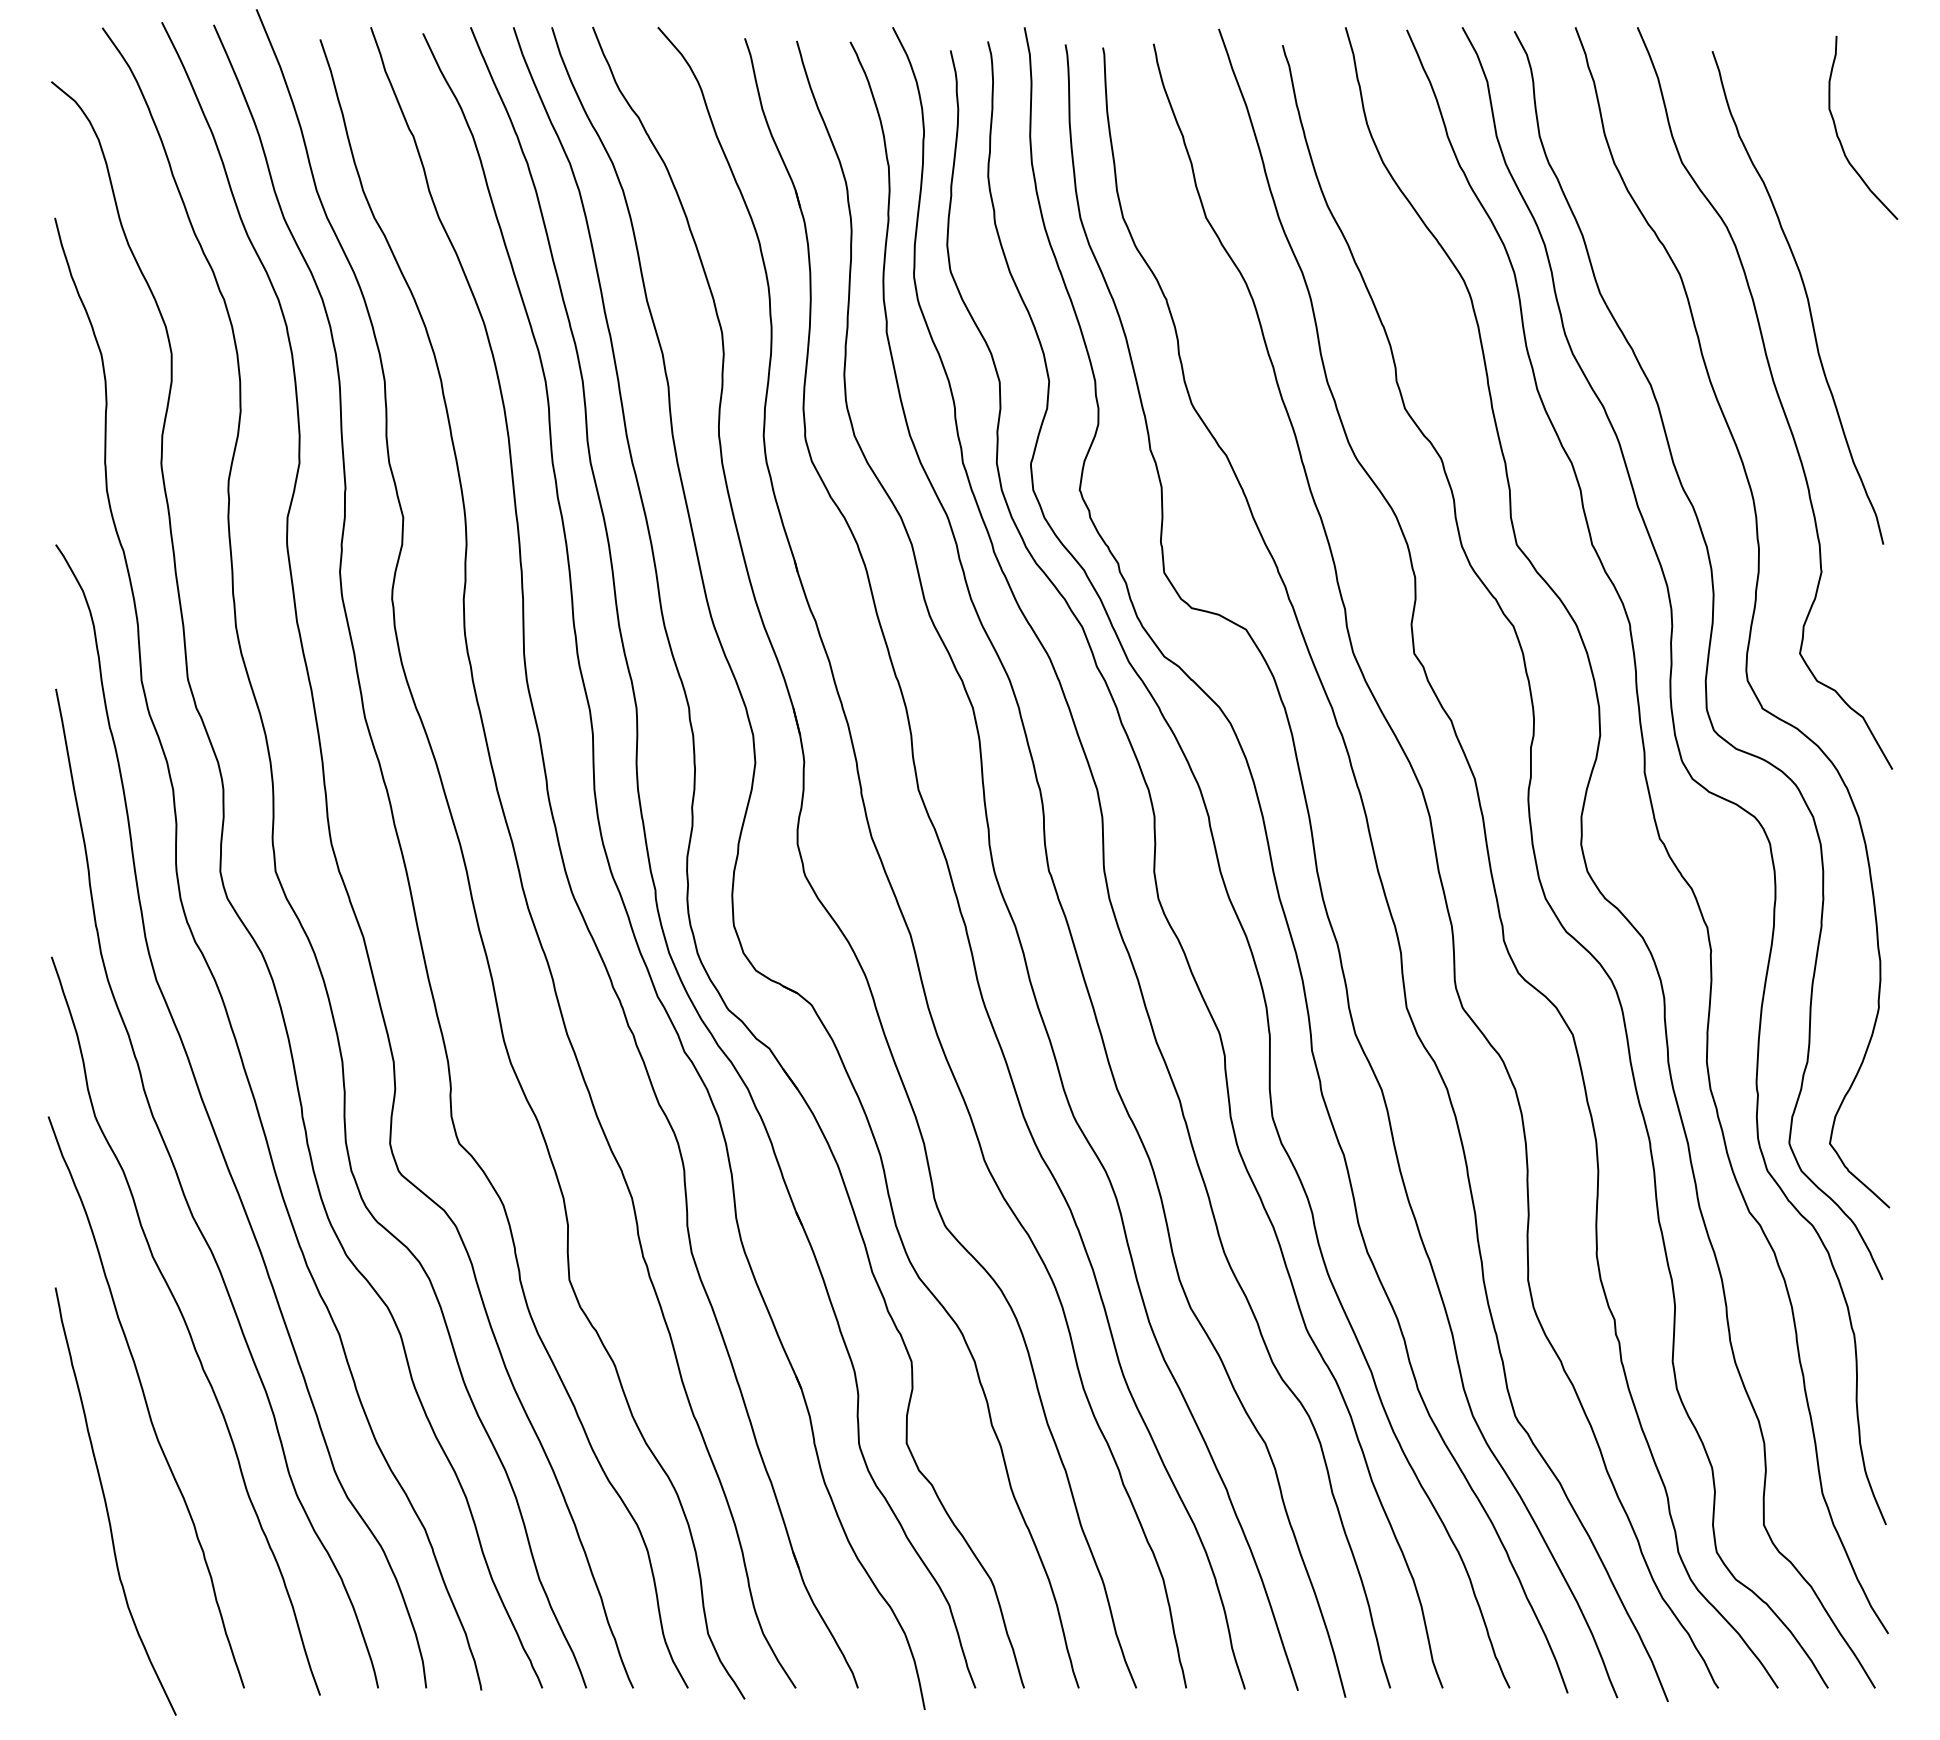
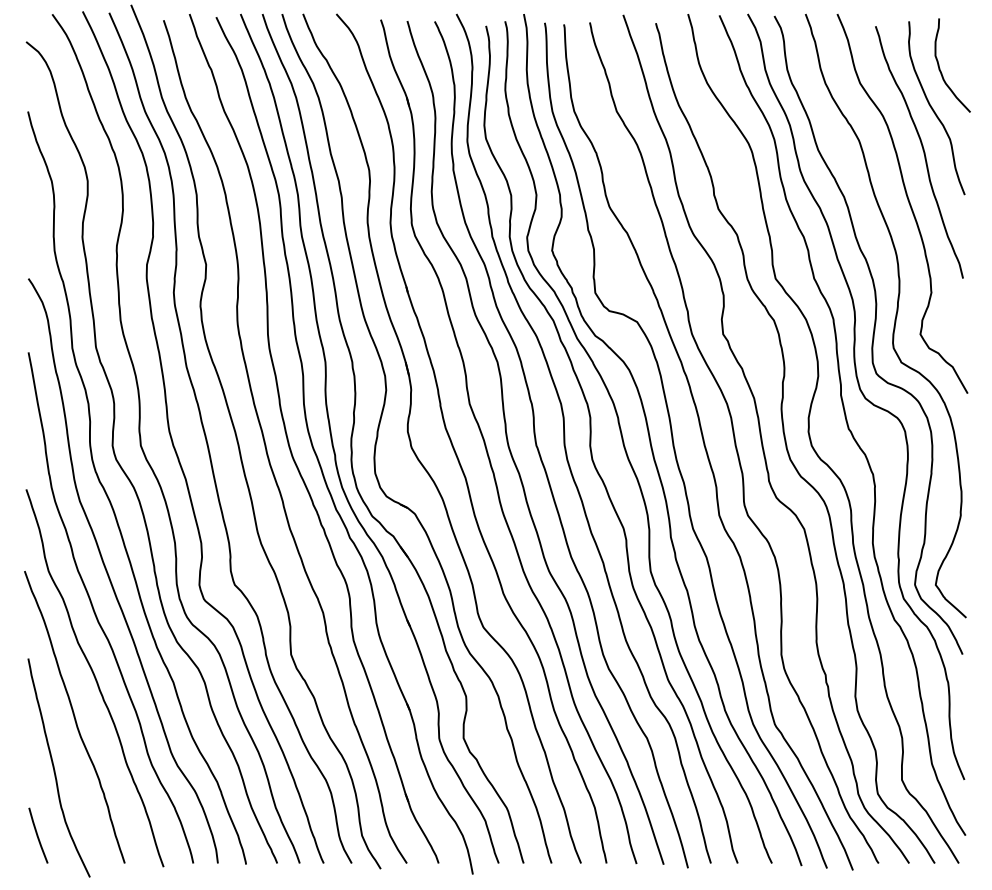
curve: (1827, 215) -> (934, 110), added
line: (75, 1633) -> (38, 835), added

